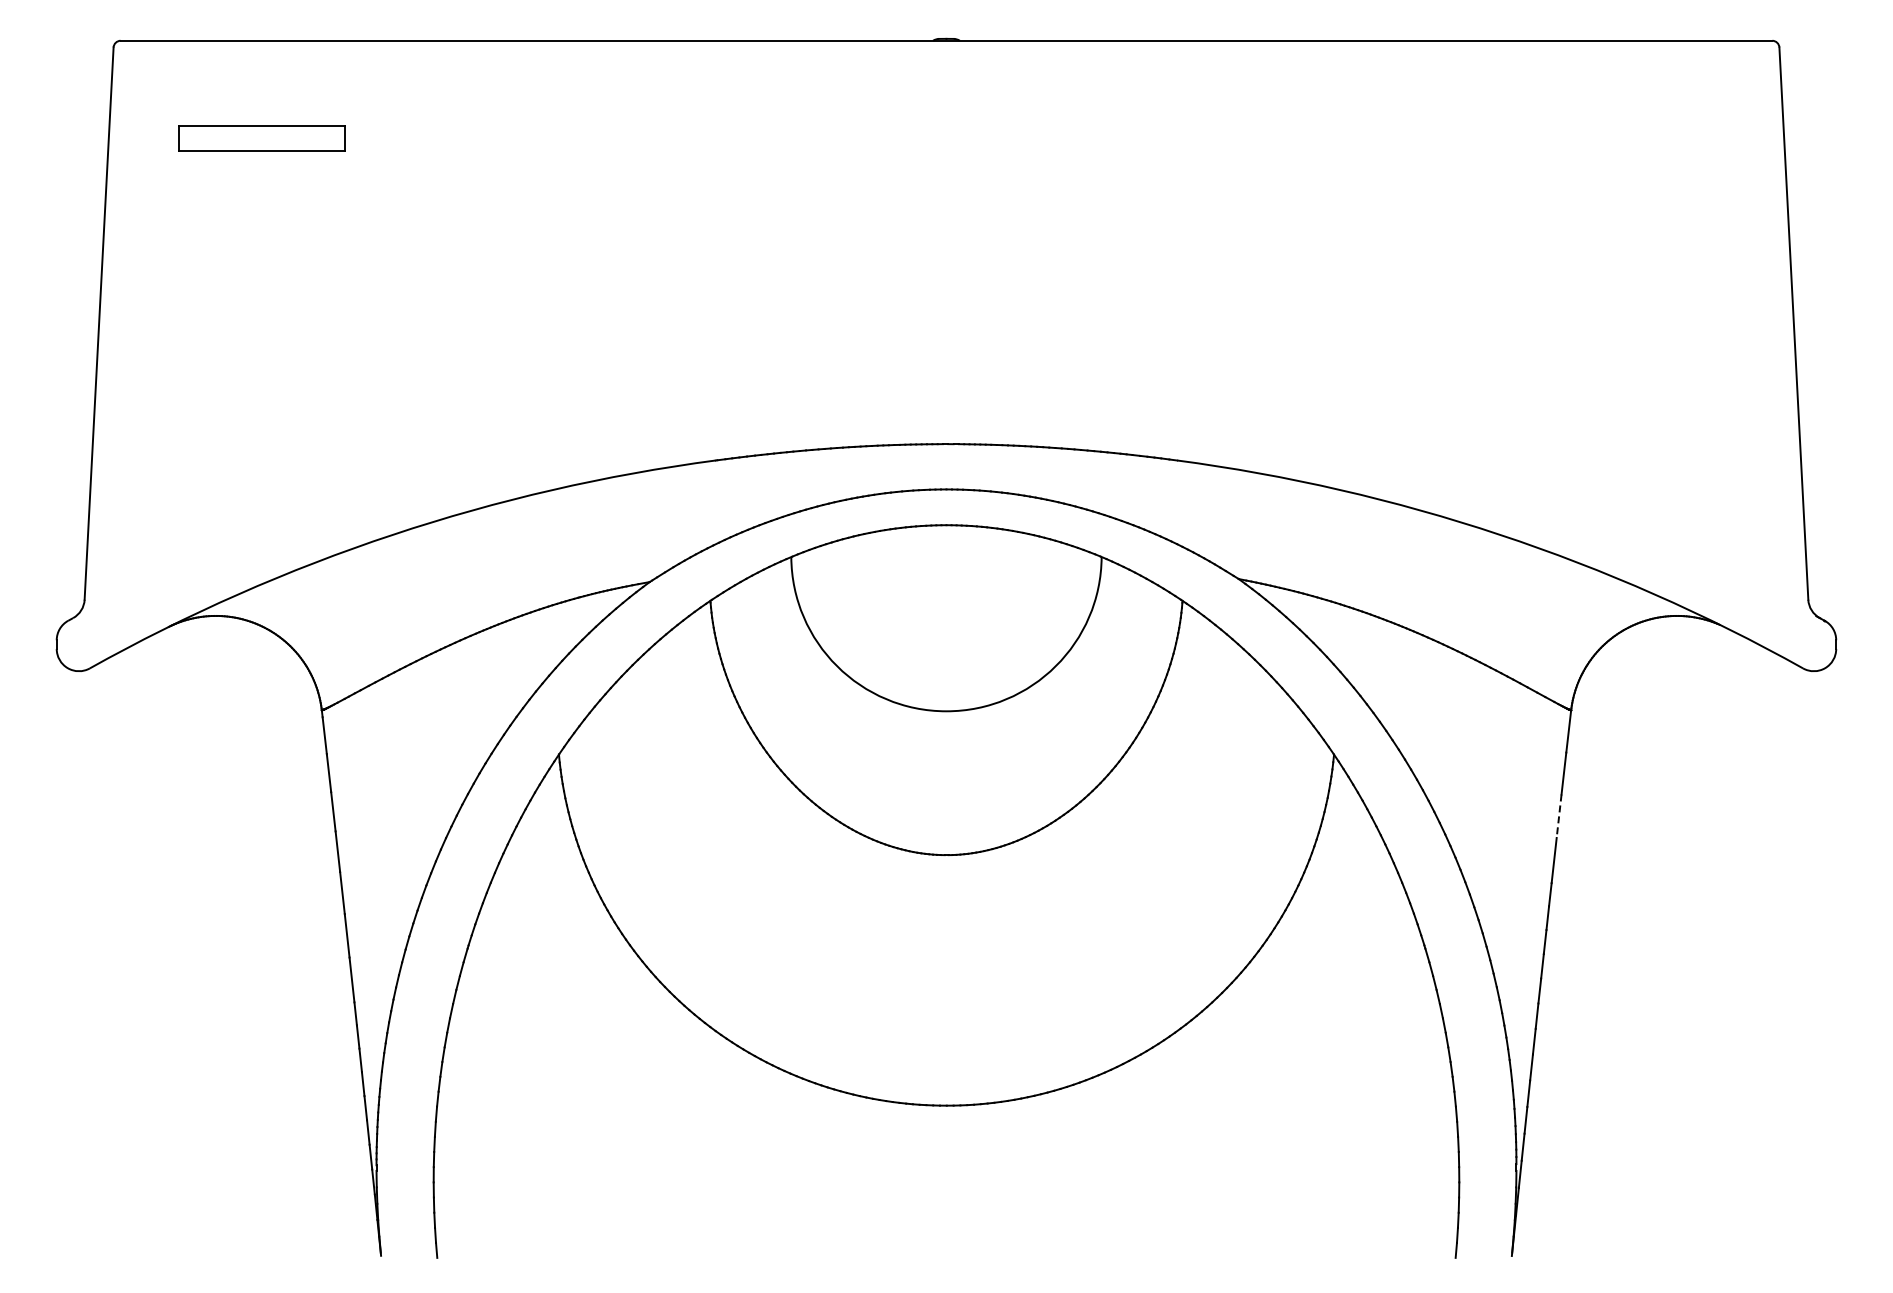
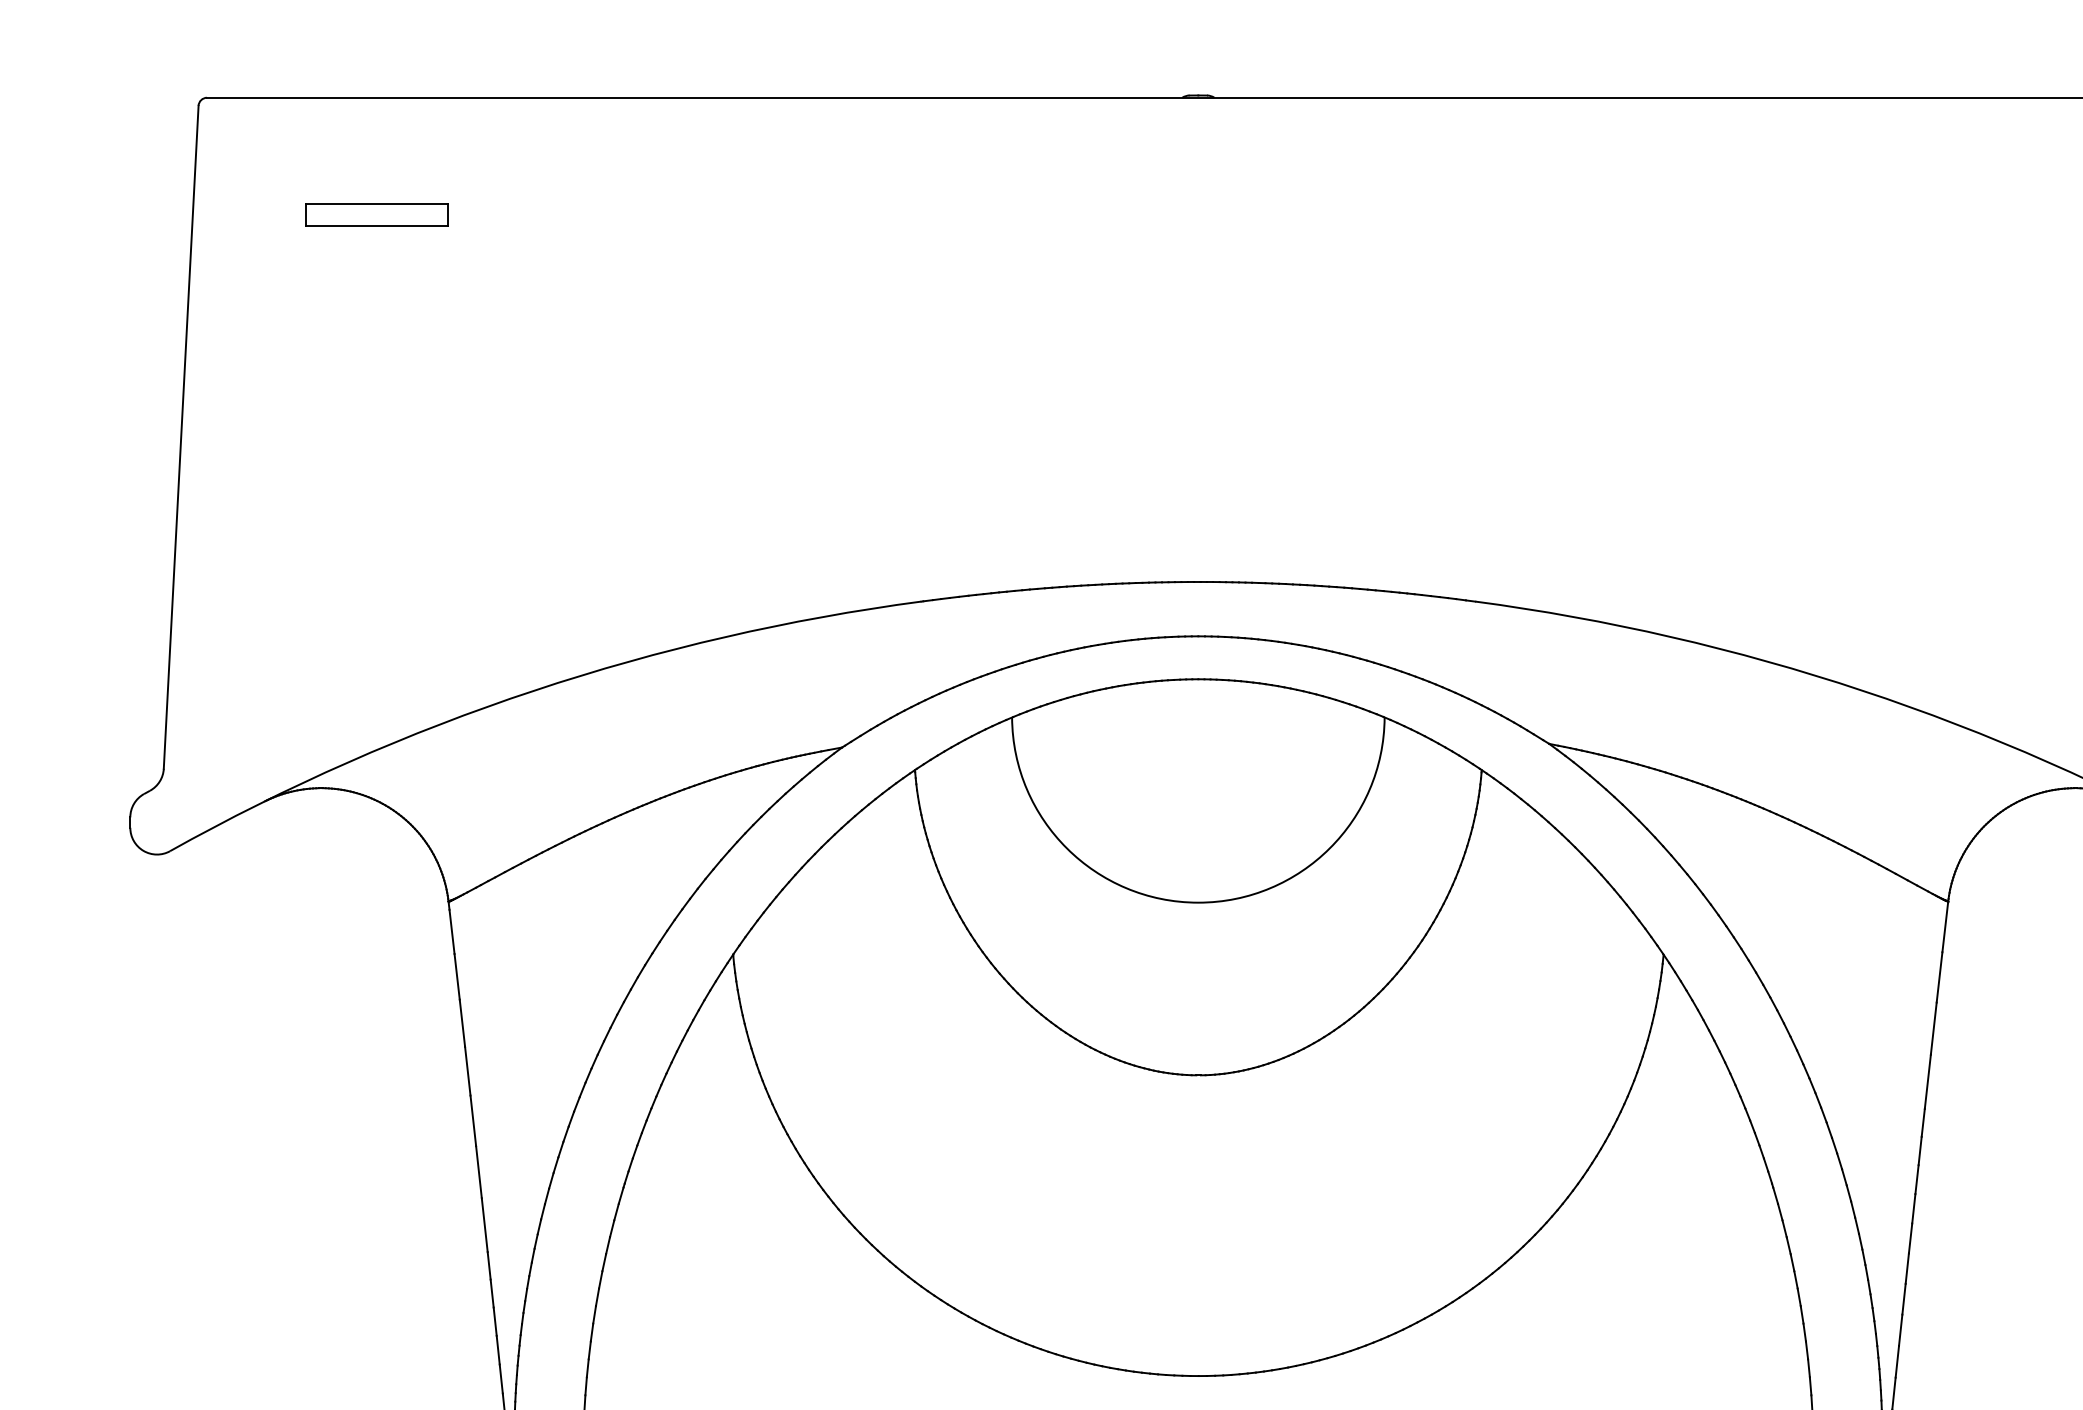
part: (261, 138) -> (376, 215), size x0.71
line: (1559, 816) -> (1934, 1028), dashed -> solid

